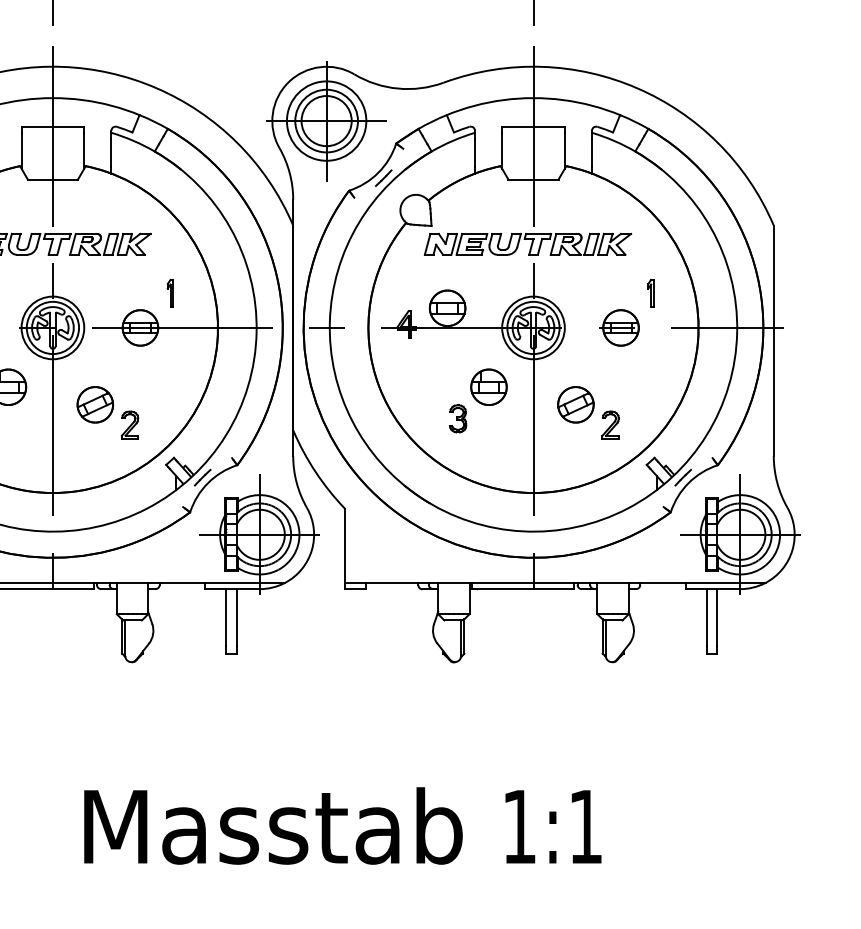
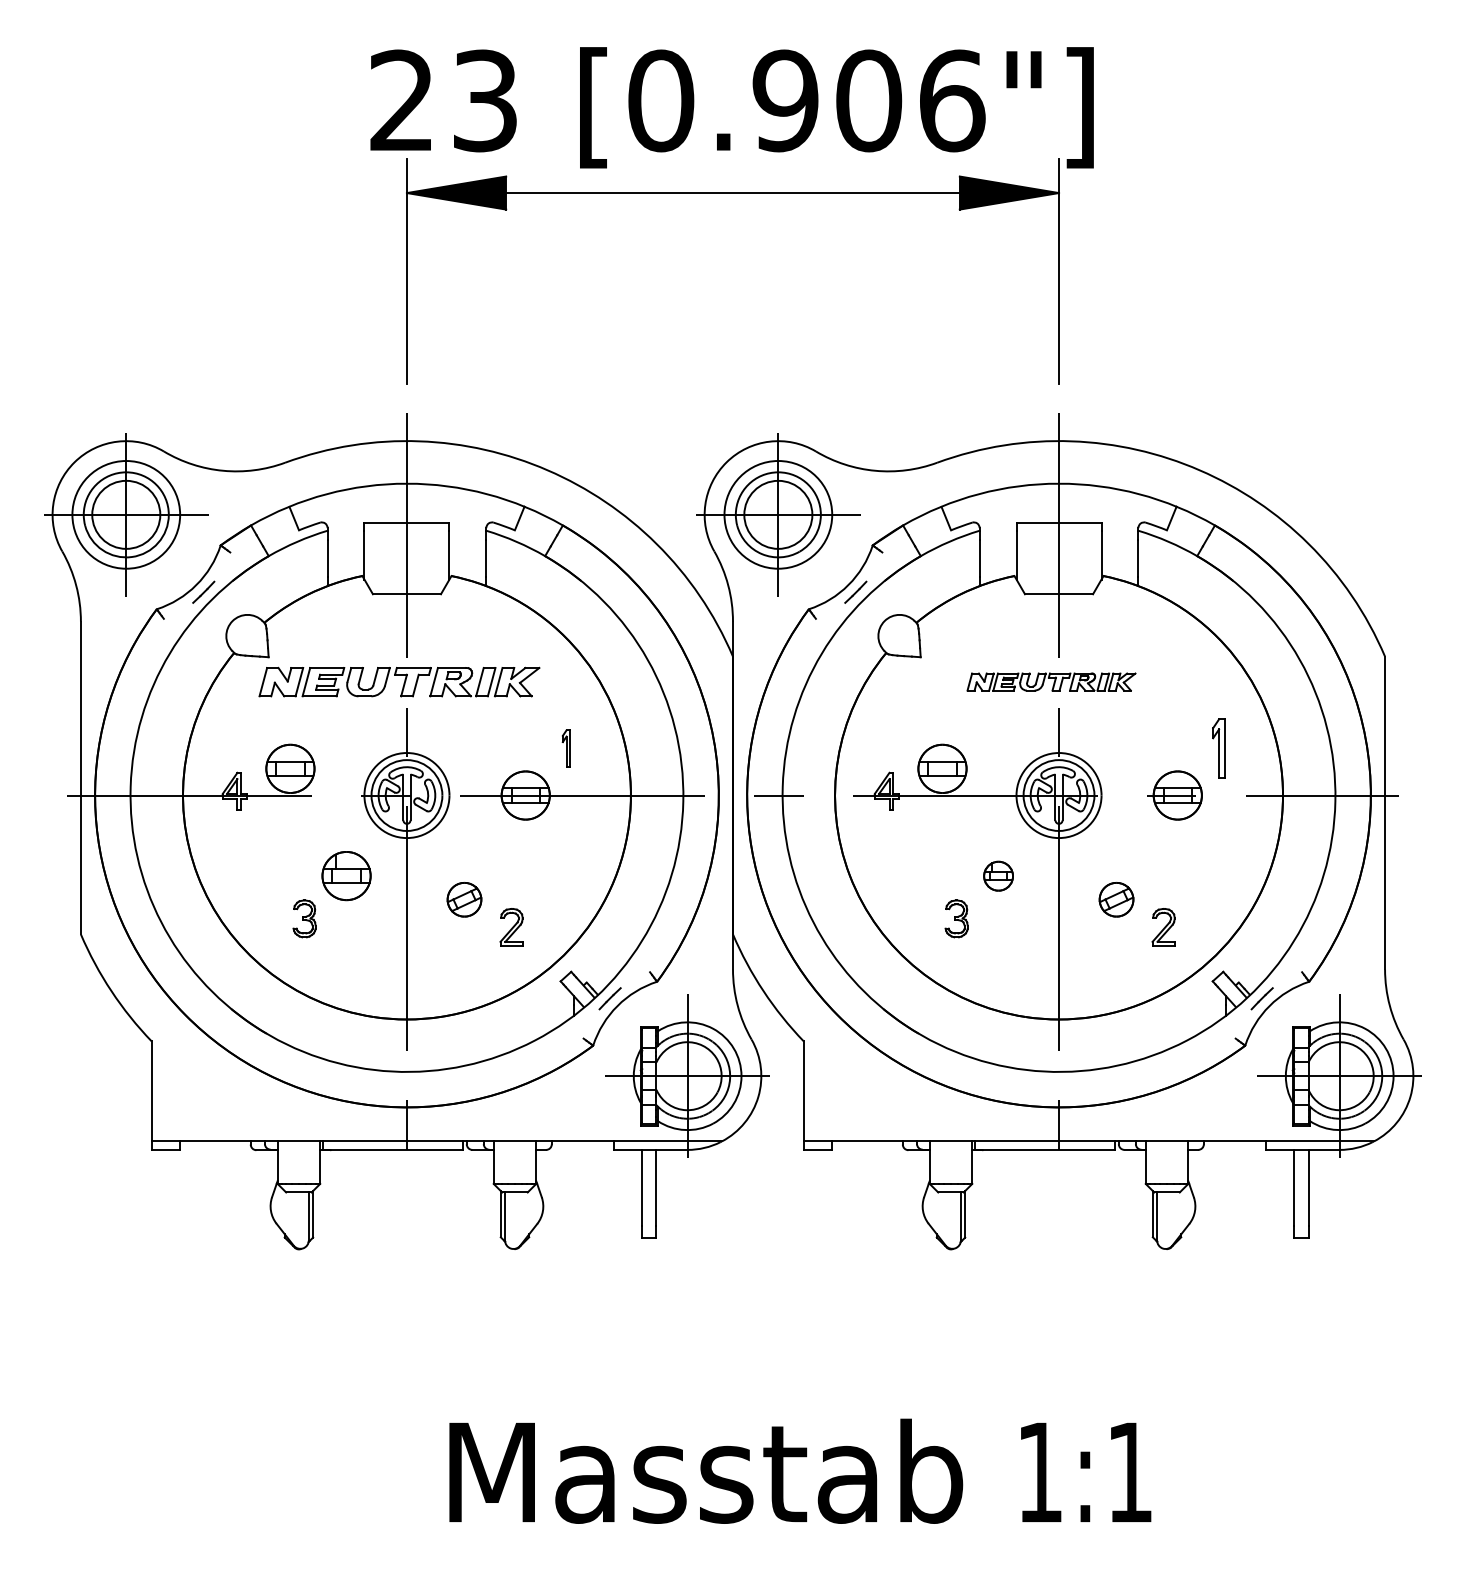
part: (527, 243) -> (1051, 681), size x0.6
part: (650, 293) -> (1217, 748), size x1.6
part: (488, 387) -> (998, 876), size x0.6
part: (95, 404) -> (464, 899), size x0.7
part: (575, 404) -> (1116, 899), size x0.7

